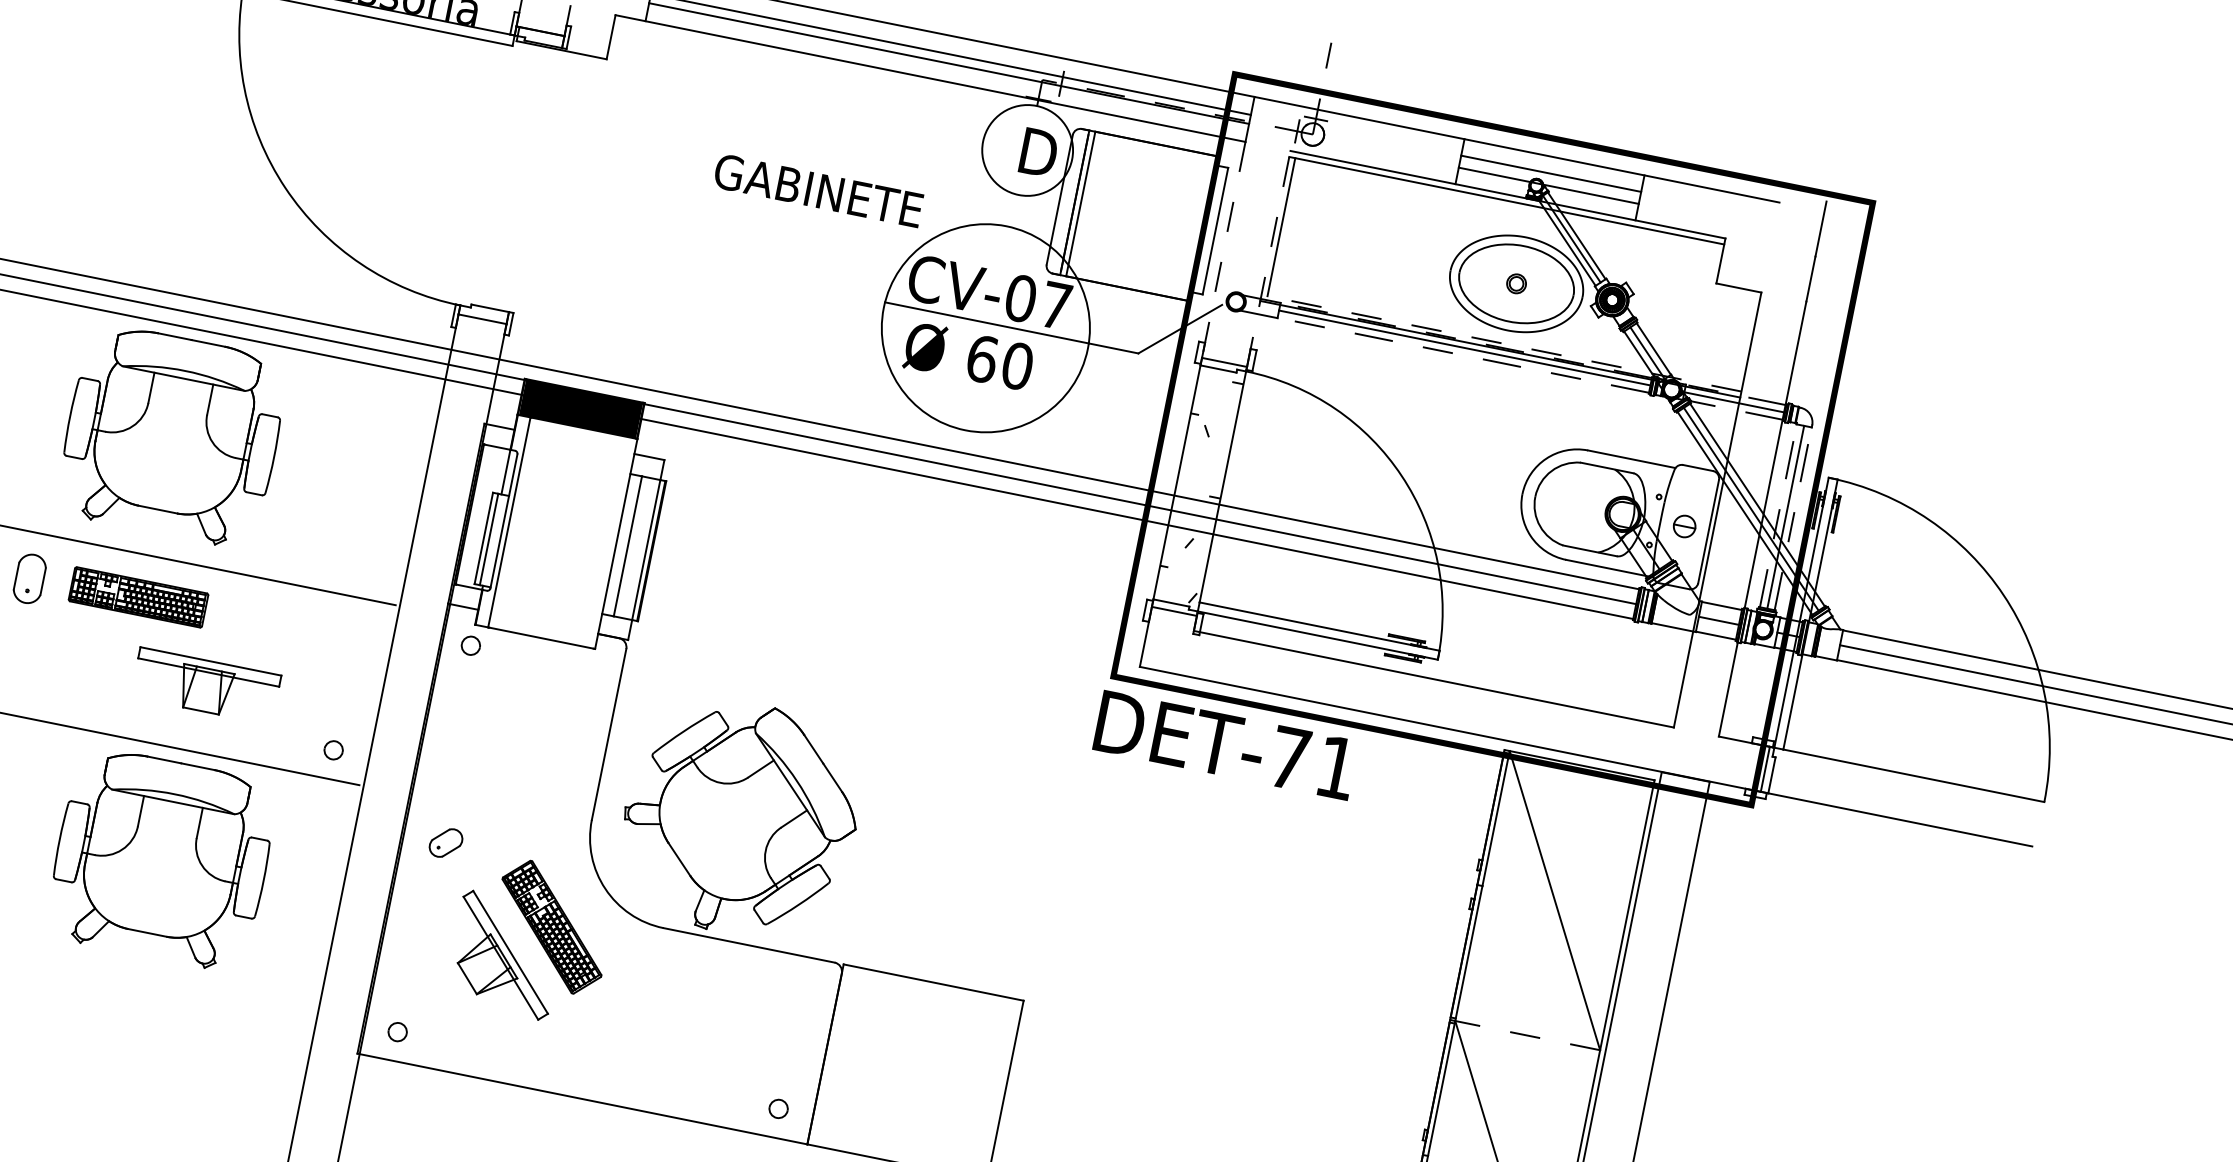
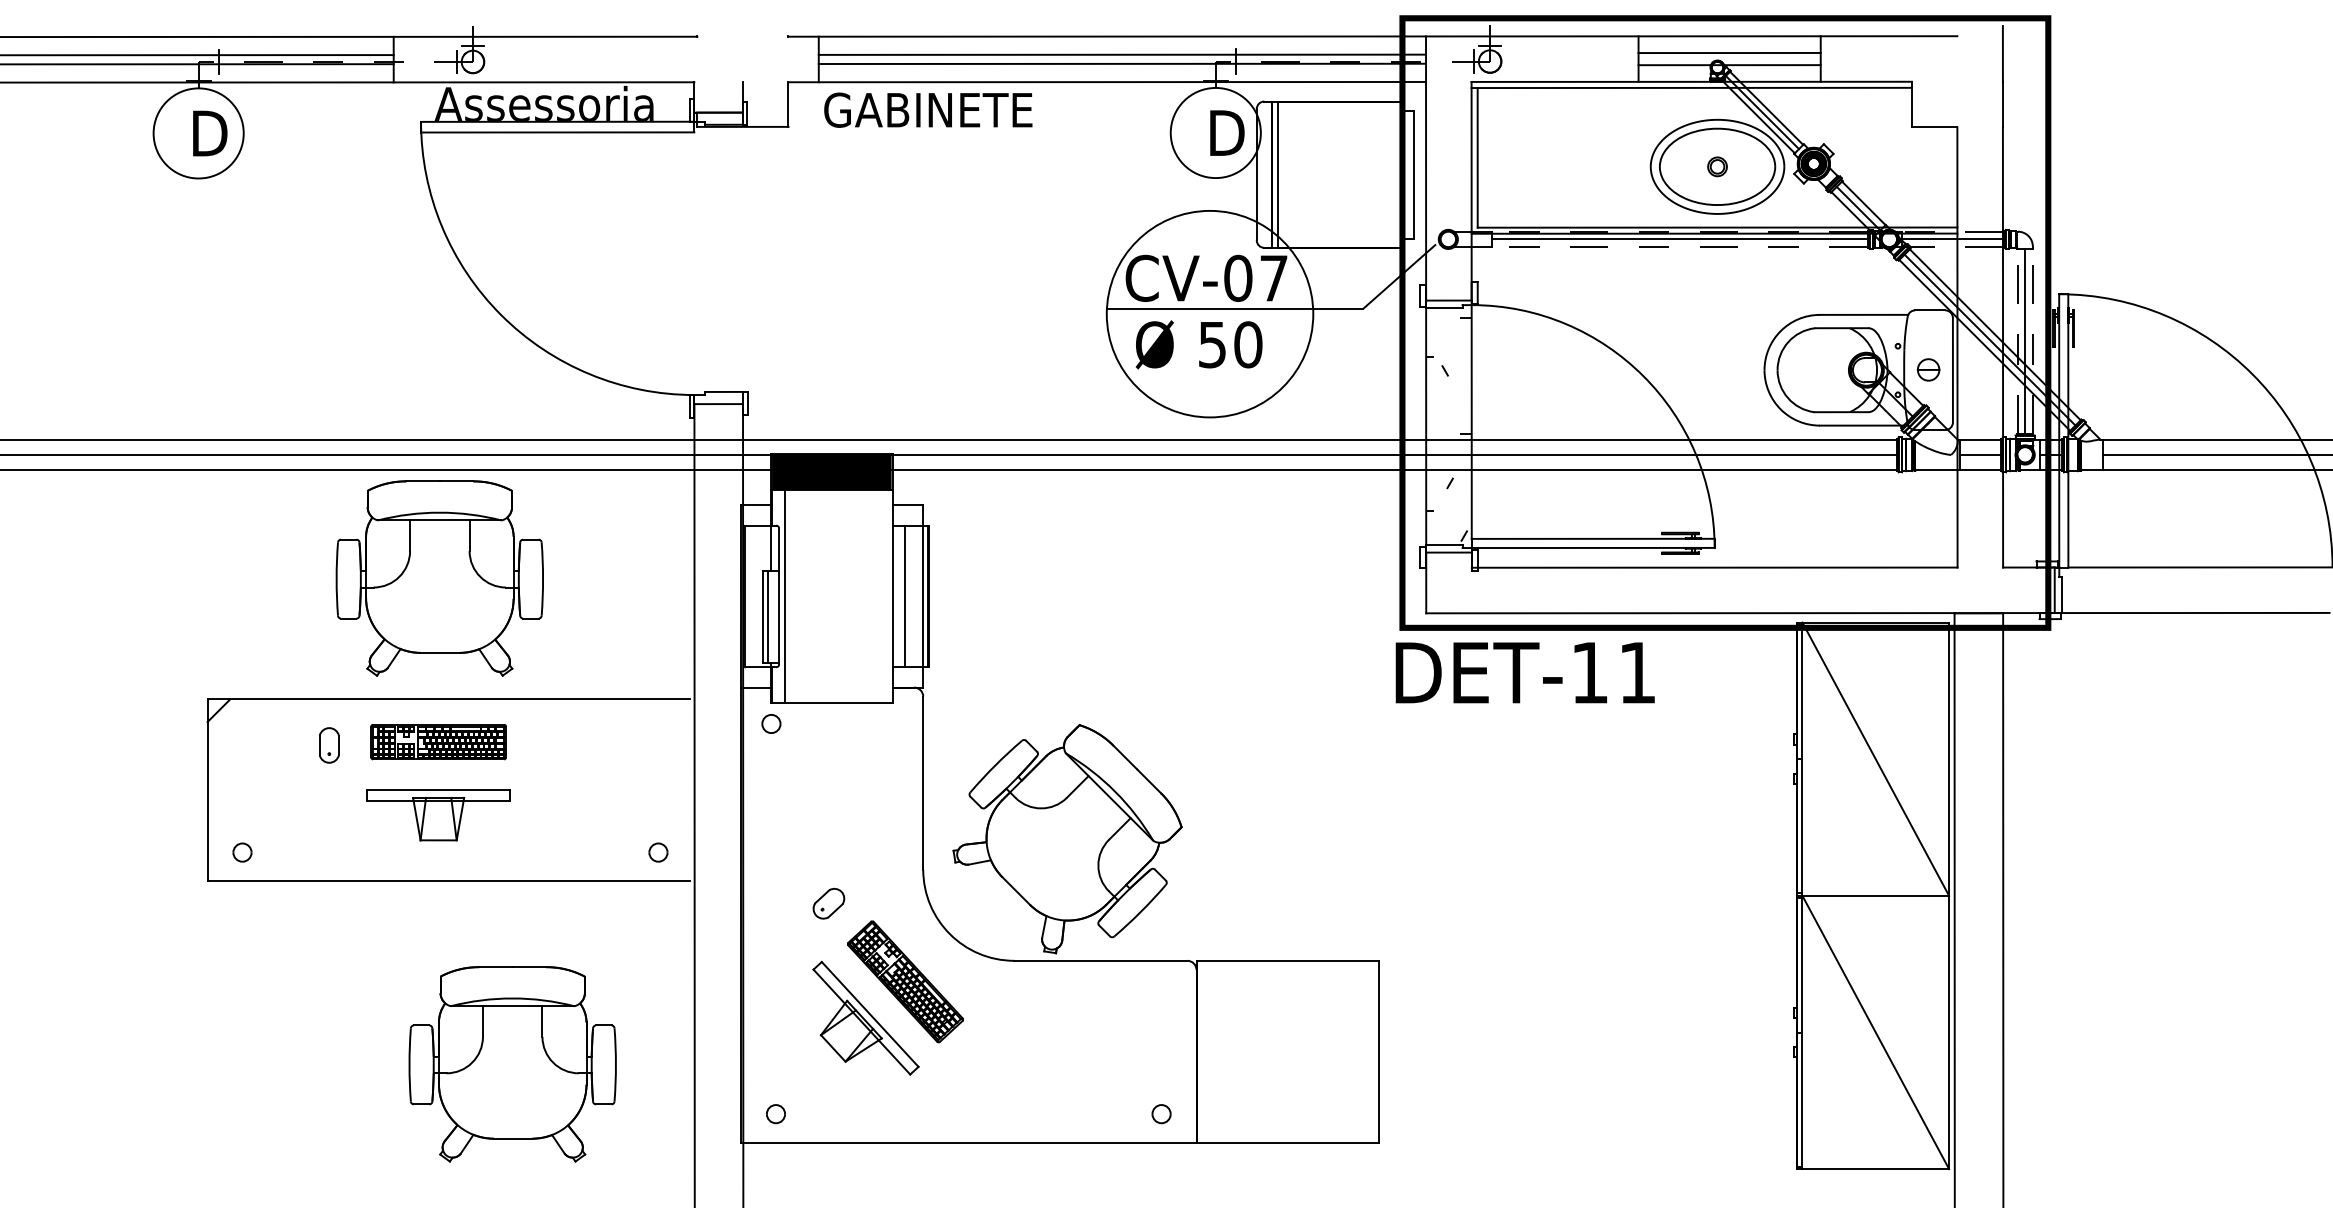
text: (818, 190) -> (928, 109), moved
line: (1224, 250) -> (1426, 191), dashed -> solid
line: (1268, 258) -> (1471, 190), dashed -> solid
line: (1504, 343) -> (1717, 227), dashed -> solid
text: (982, 358) -> (1212, 344), 60 -> 50
part: (30, 579) -> (329, 745), size x0.71
part: (205, 686) -> (438, 815), moved
text: (1289, 757) -> (1589, 672), DET-71 -> DET-11
part: (445, 842) -> (828, 903), moved
part: (161, 859) -> (512, 1064), moved
line: (1525, 1034) -> (1873, 895), dashed -> solid

